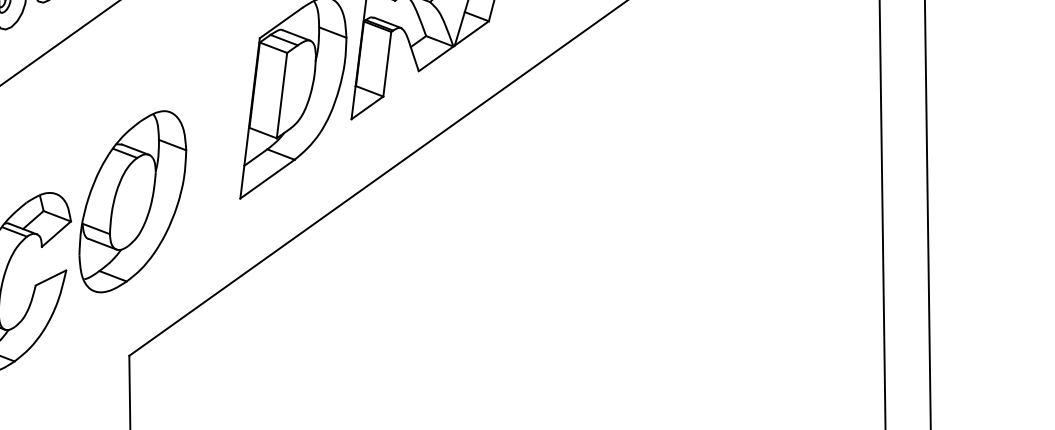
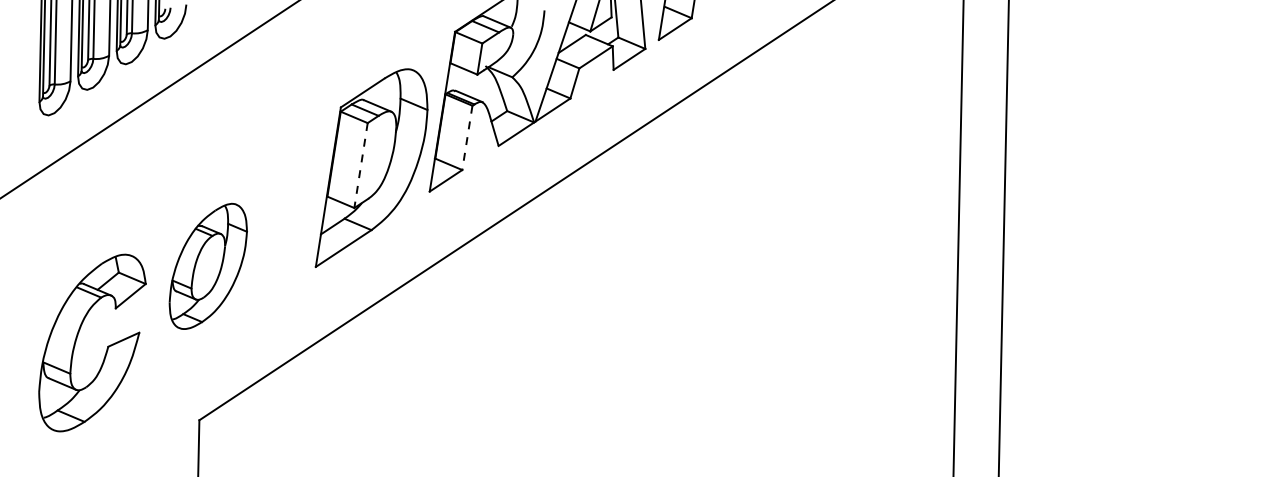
line: (387, 63) -> (467, 137), solid -> dashed
line: (282, 95) -> (361, 165), solid -> dashed
part: (133, 201) -> (208, 266), size x0.7

